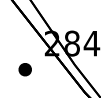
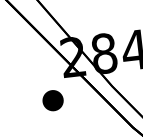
part: (24, 69) -> (51, 100), moved

